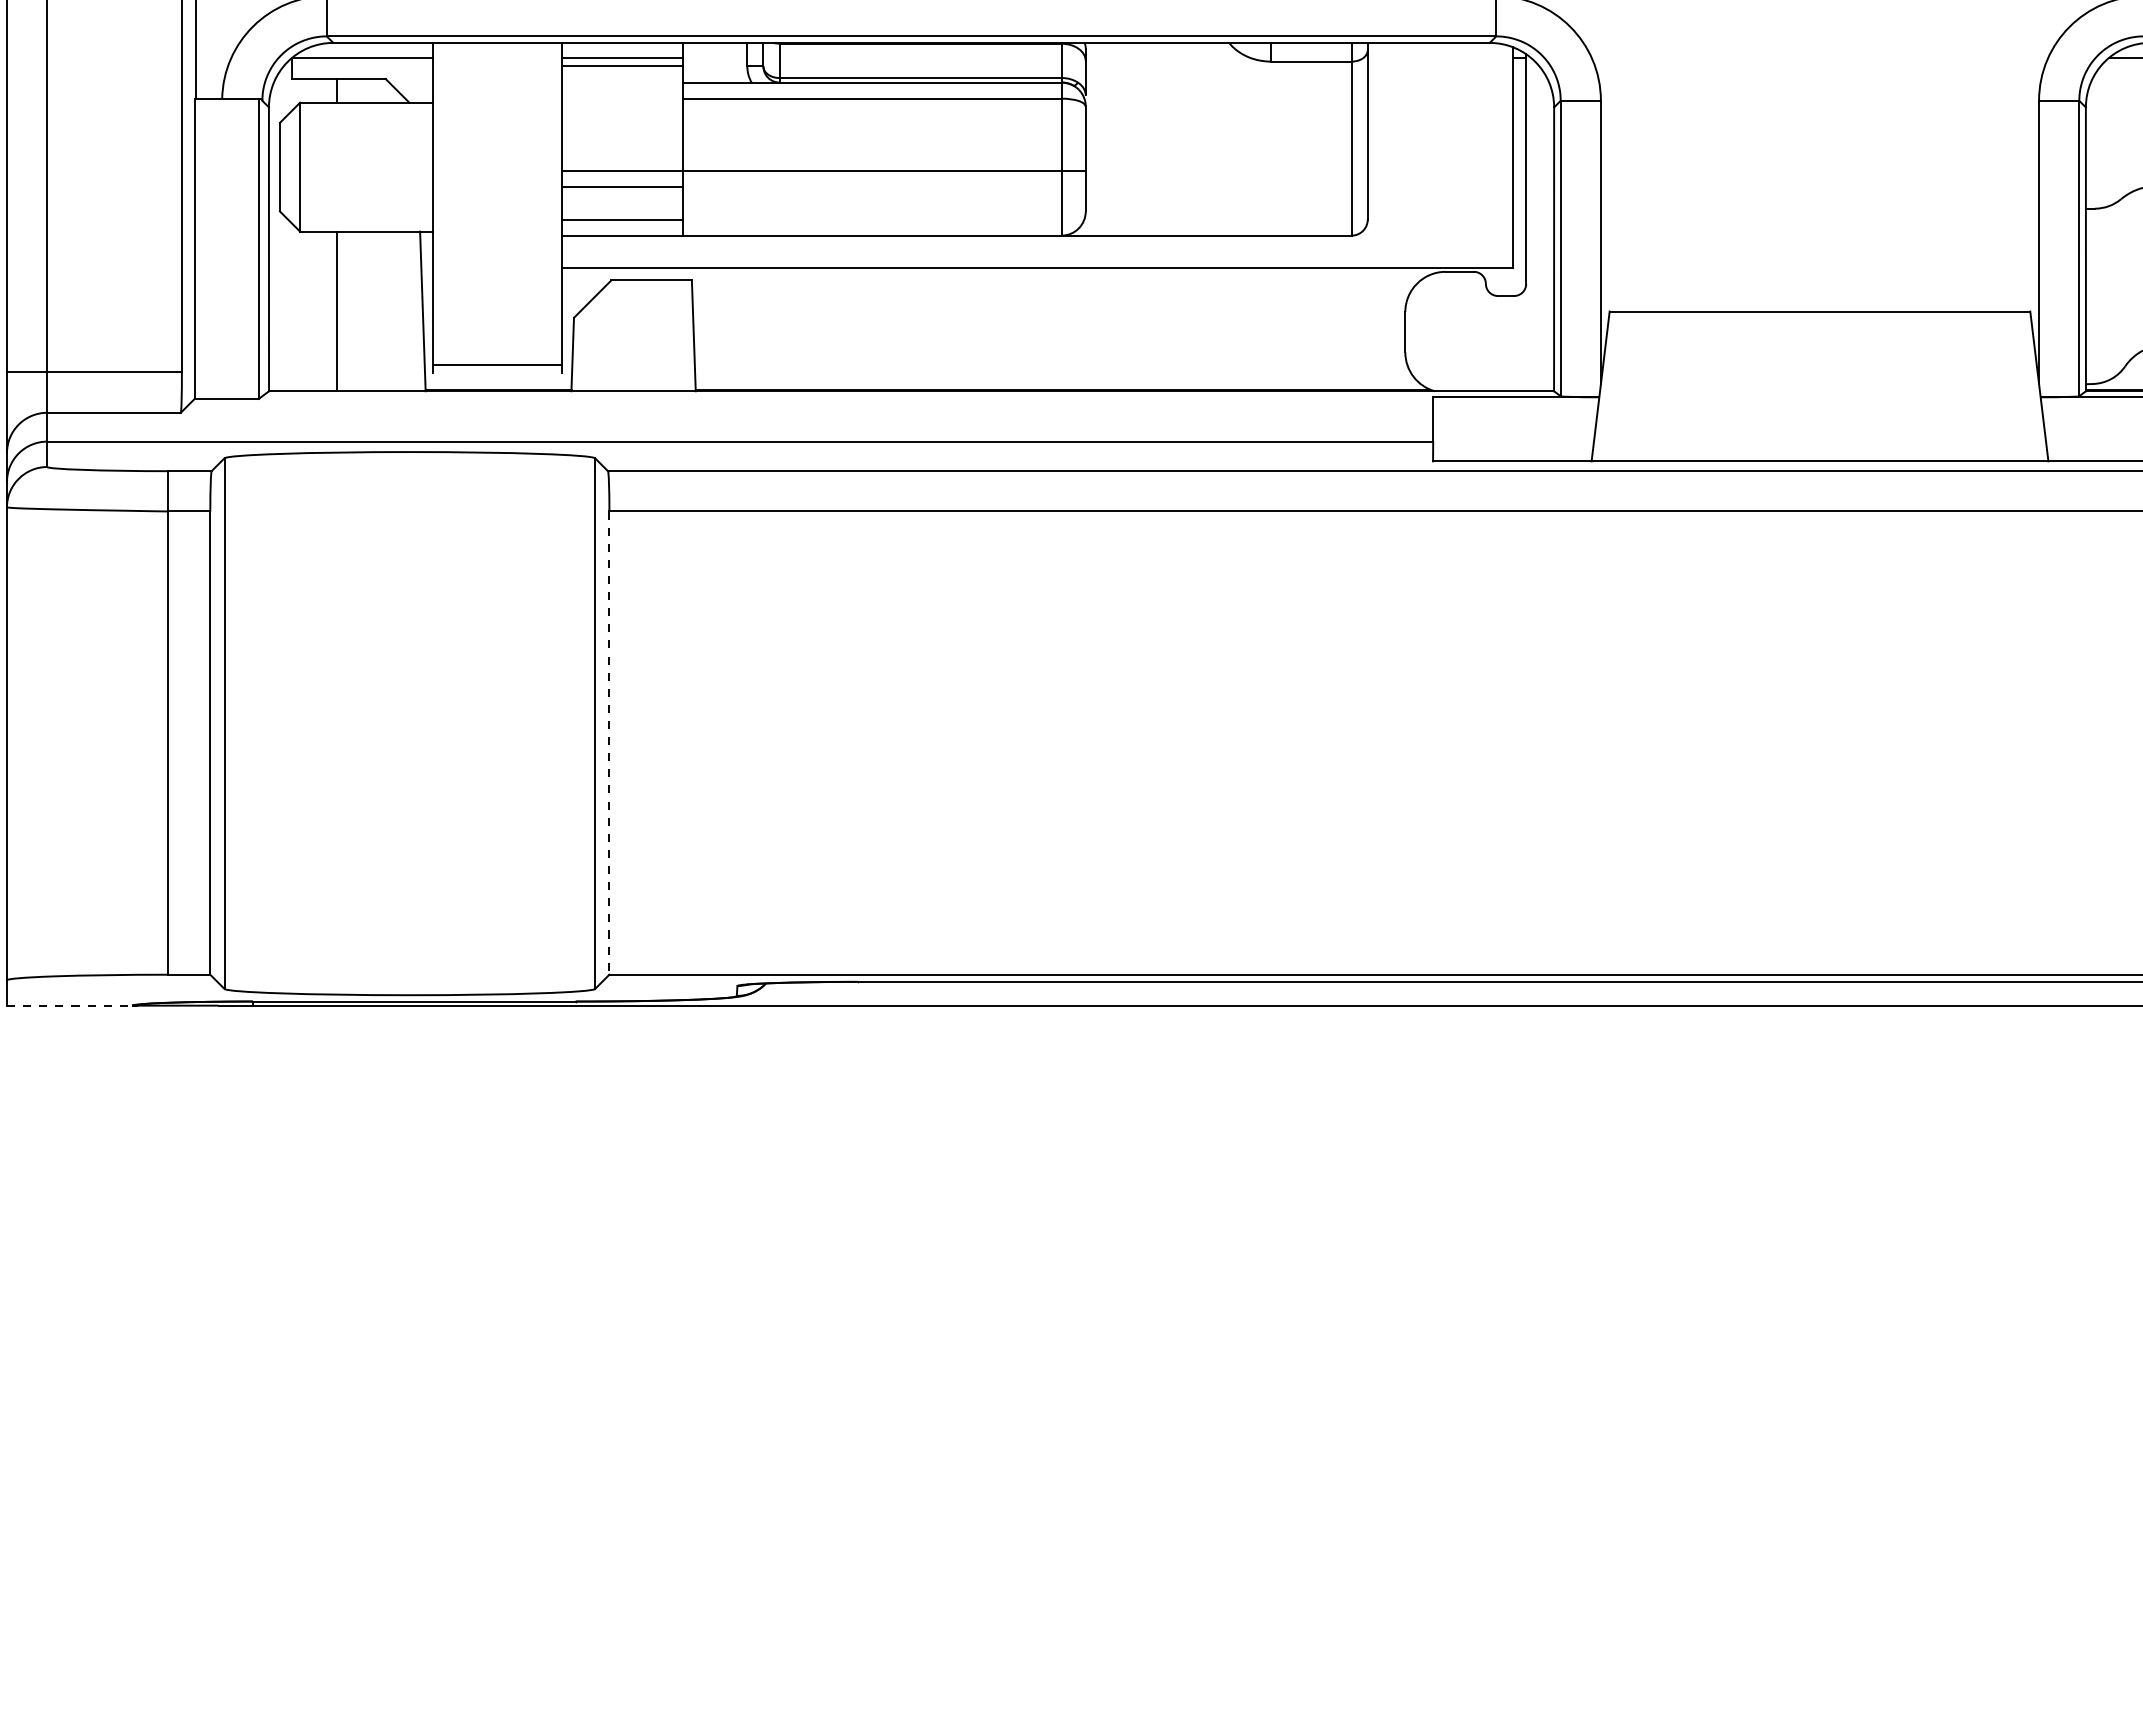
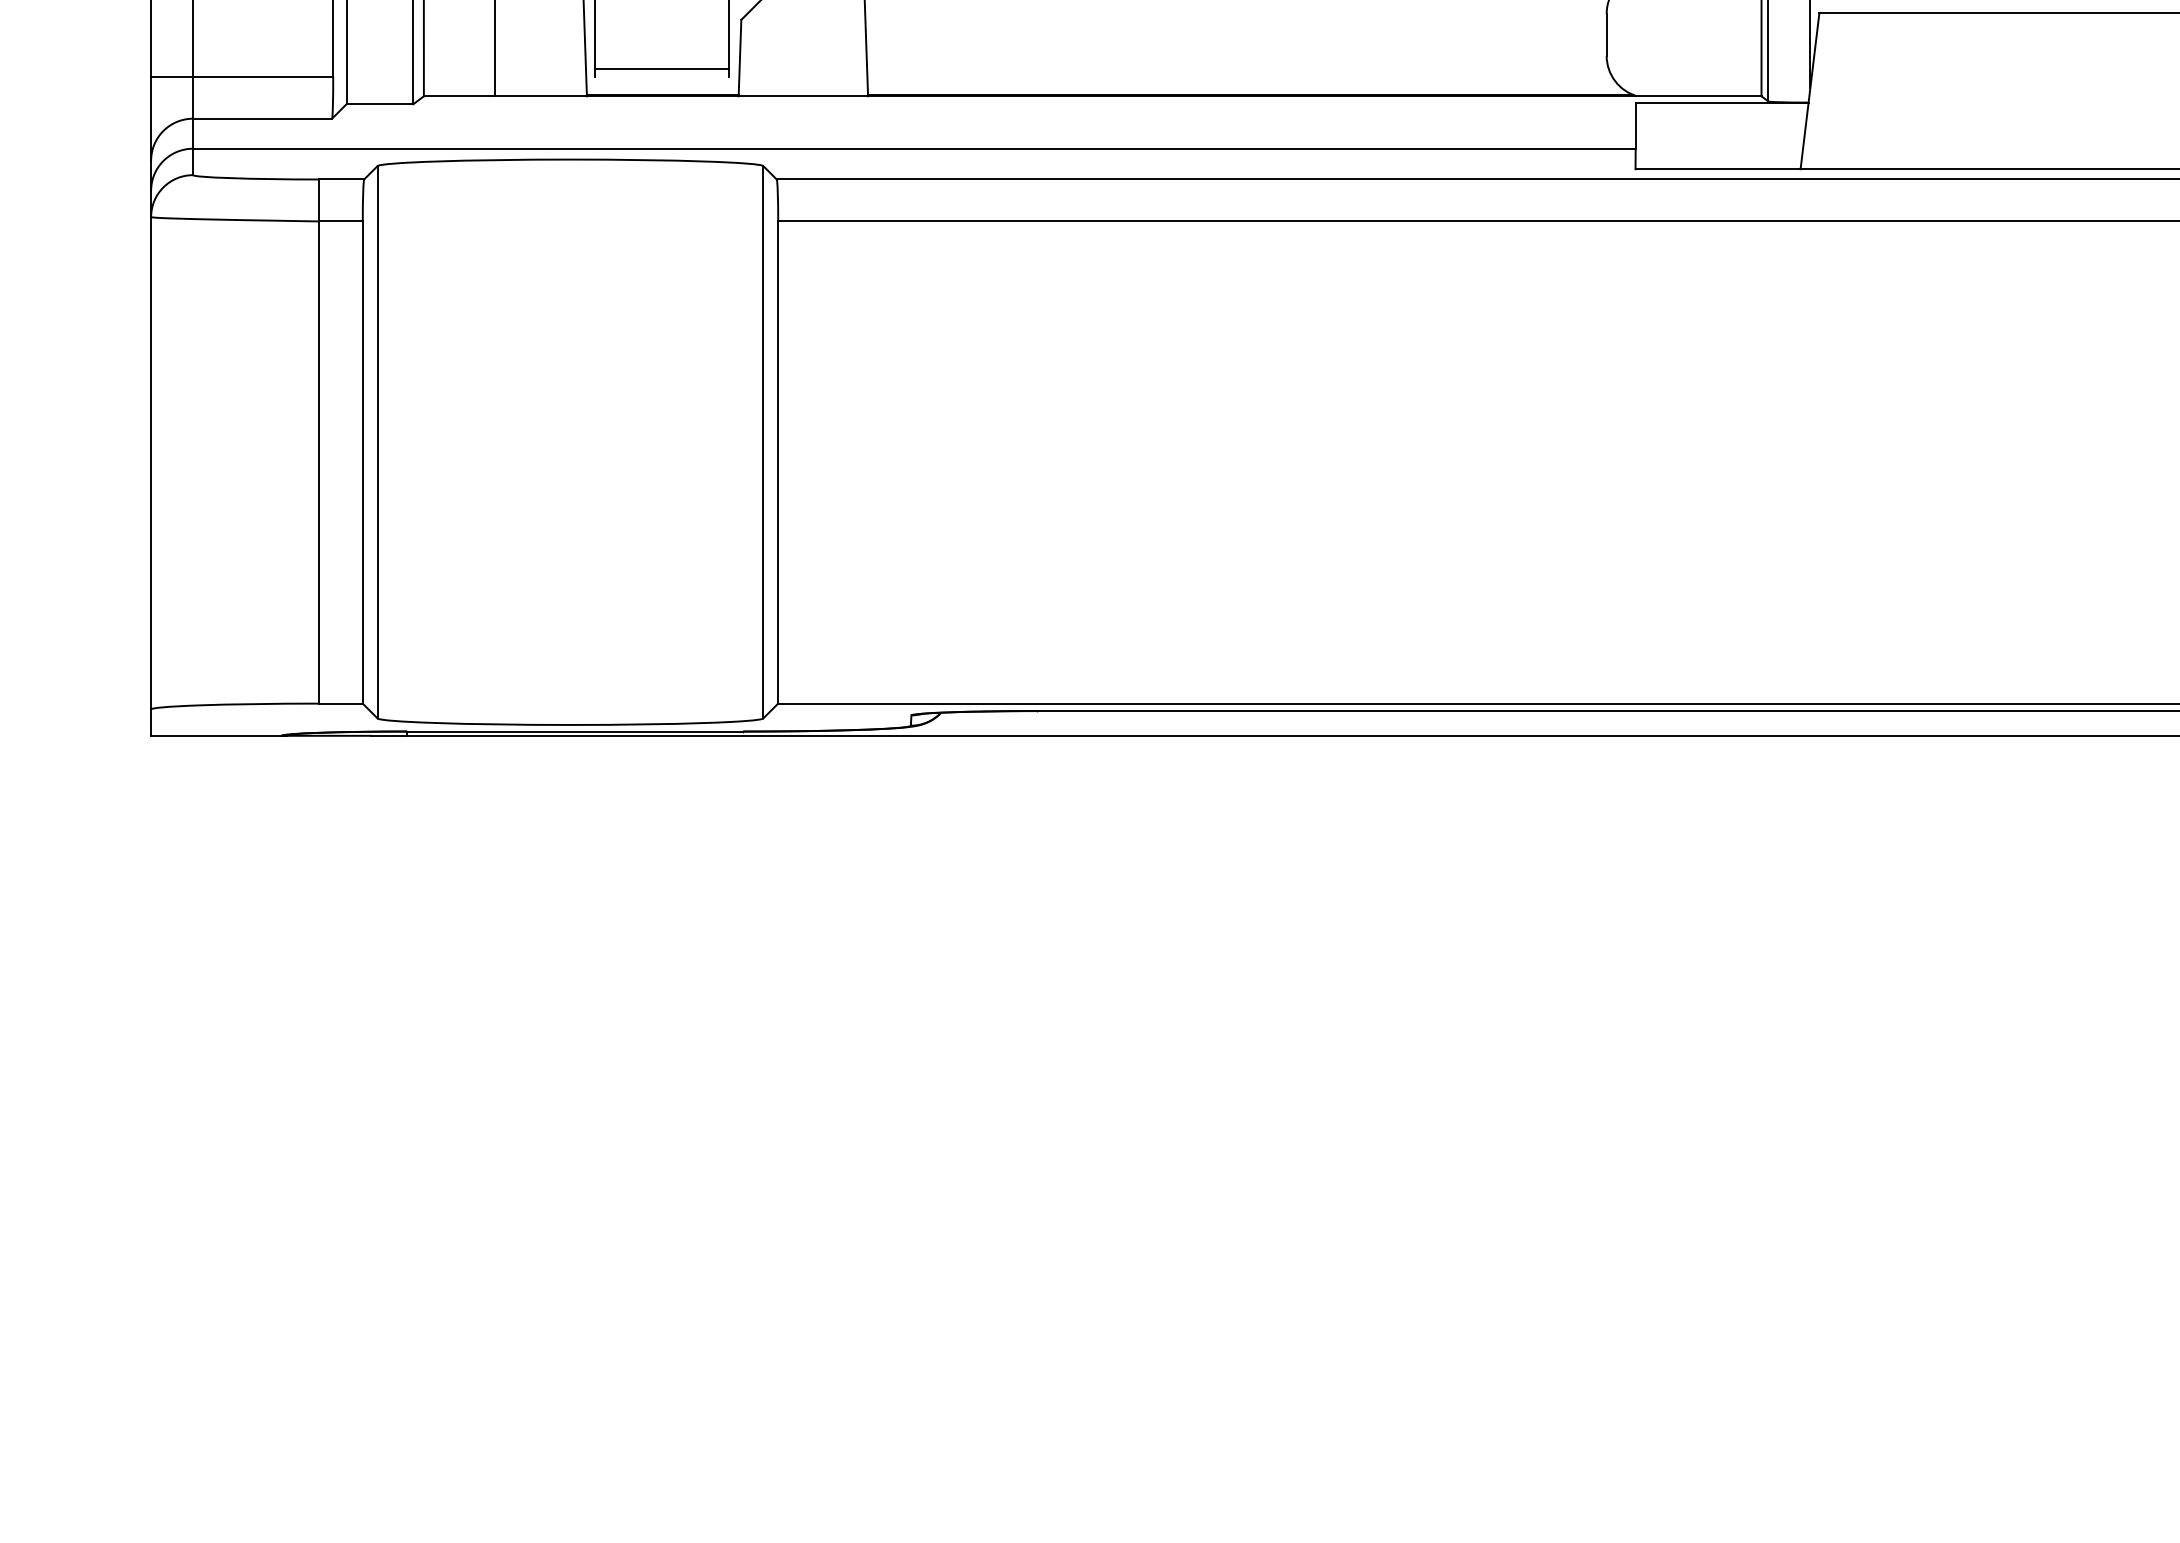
line: (609, 743) -> (778, 462), dashed -> solid
line: (69, 1005) -> (216, 735), dashed -> solid

